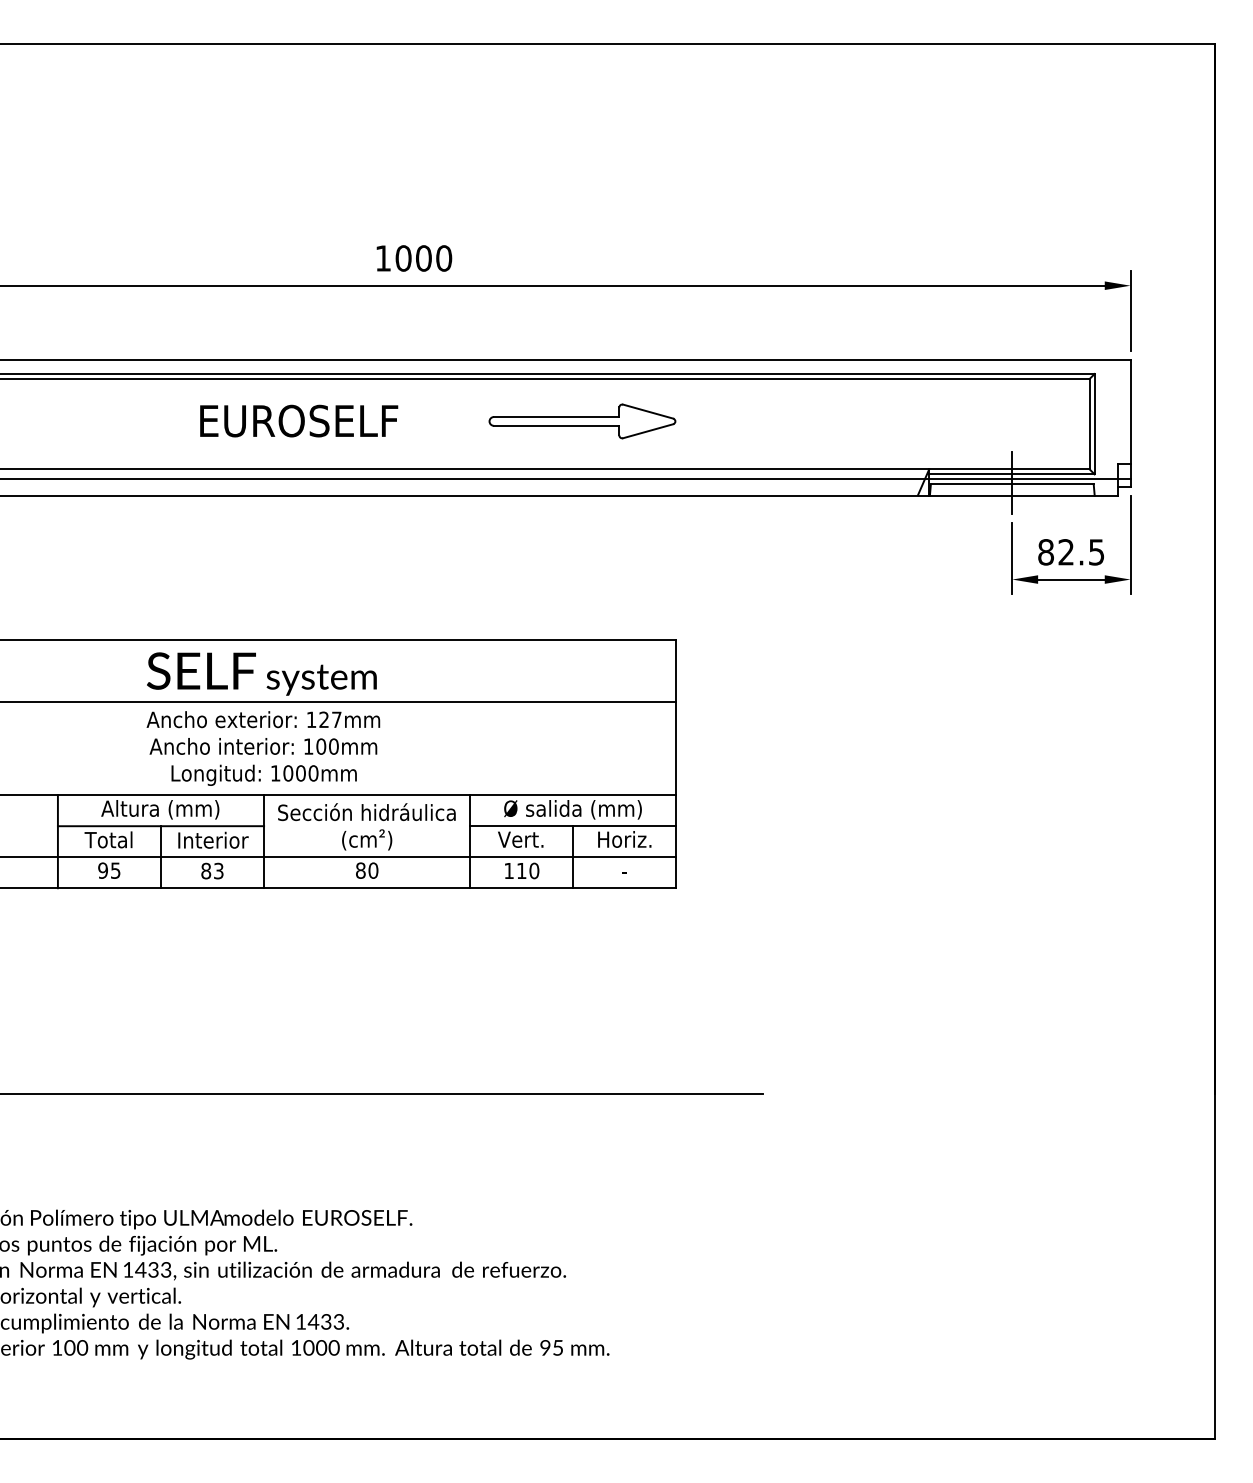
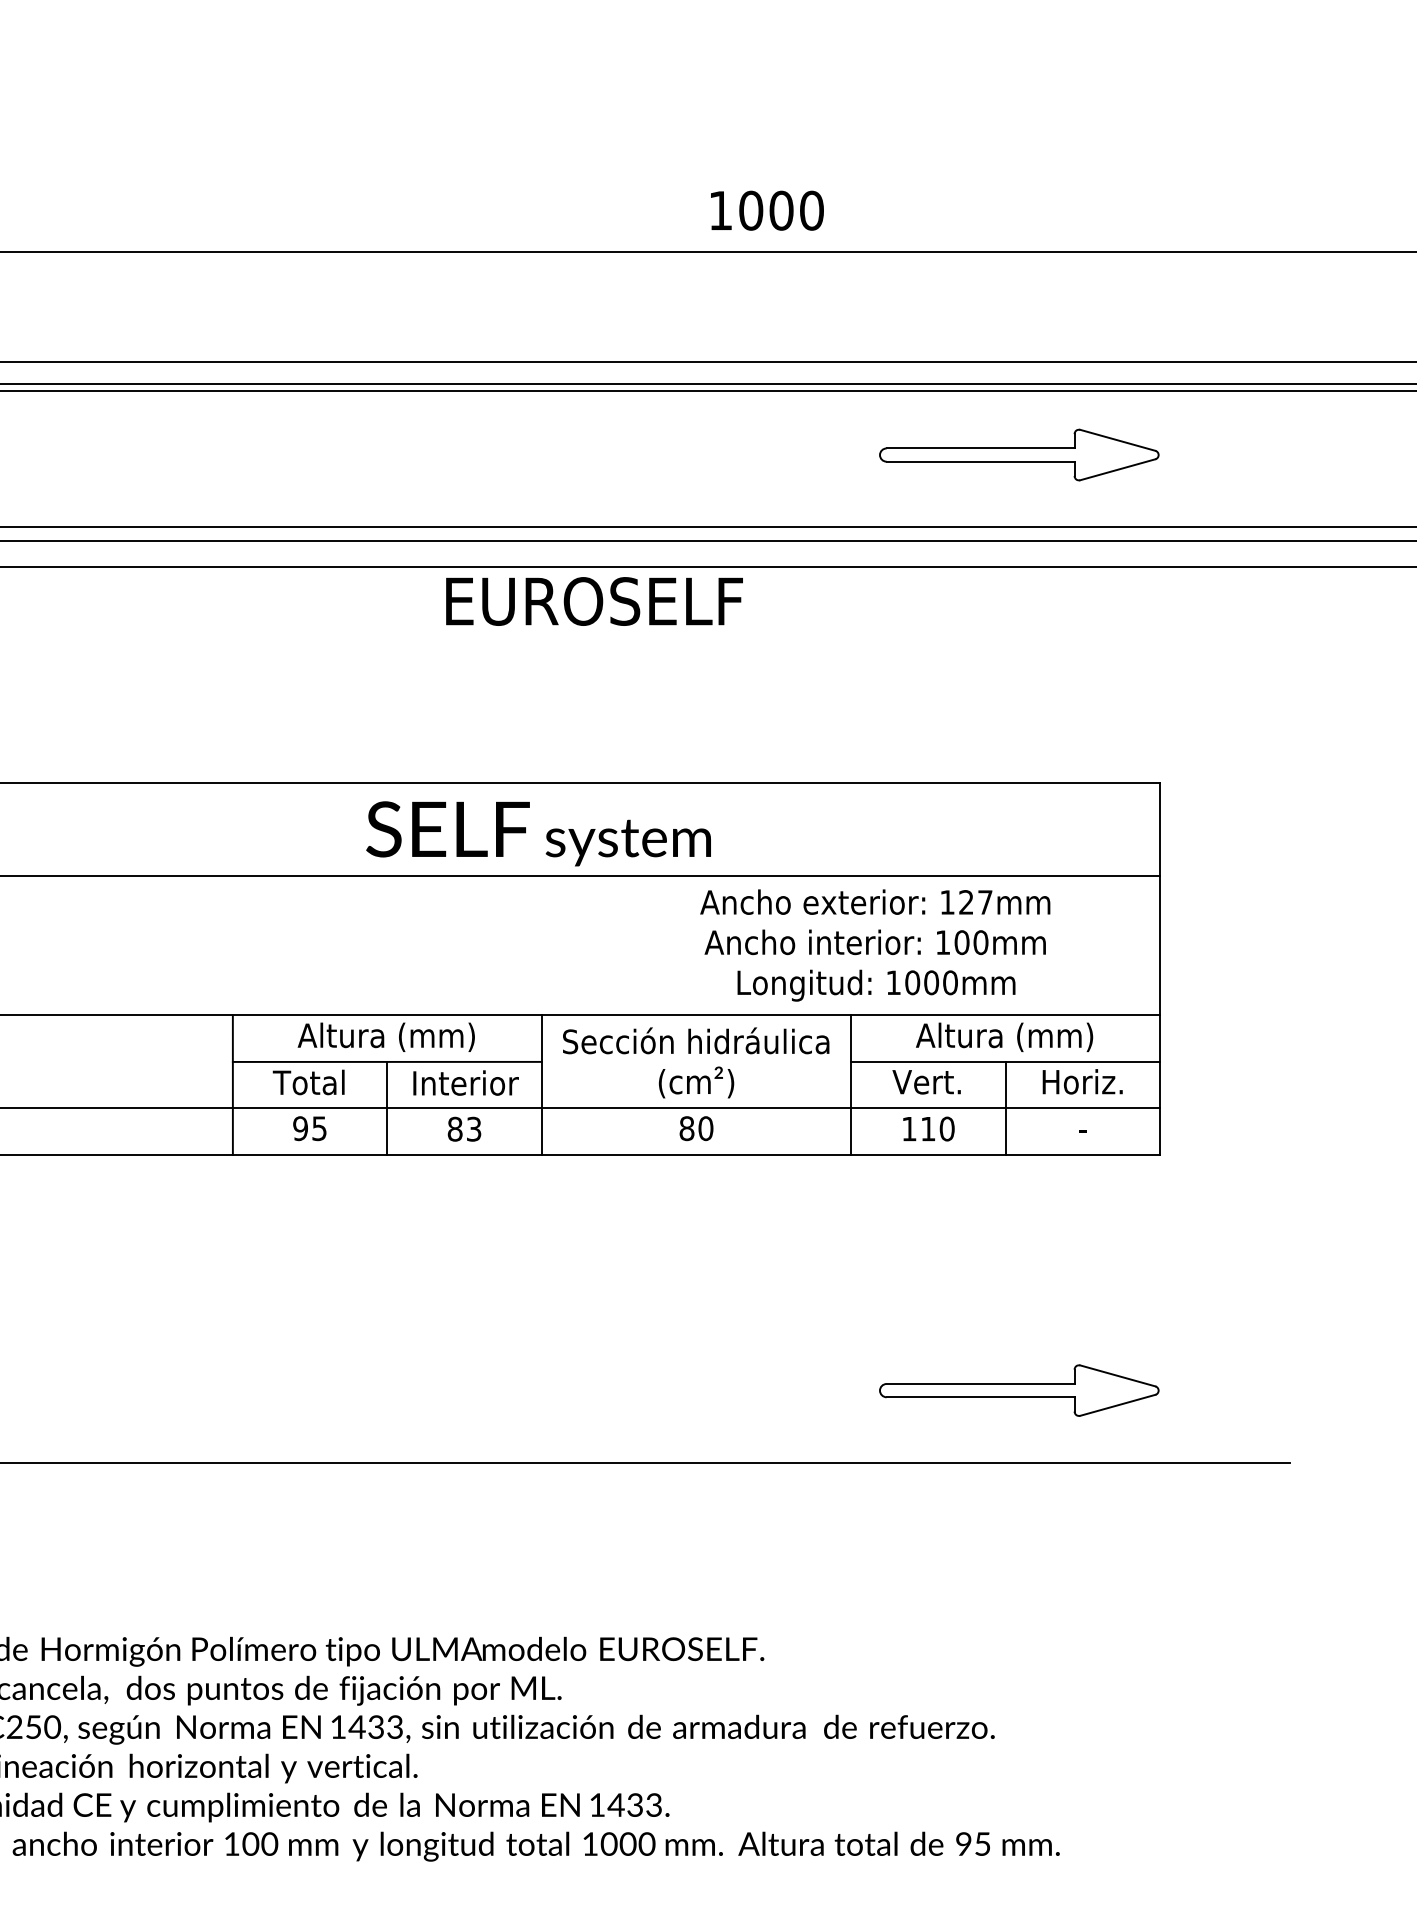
text: (299, 420) -> (595, 600), moved
text: (263, 748) -> (875, 945), moved
text: (572, 809) -> (1004, 1036), Ø salida (mm) -> Altura (mm)
part: (582, 1045) -> (1019, 1390), added

